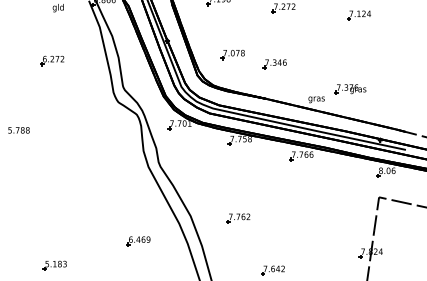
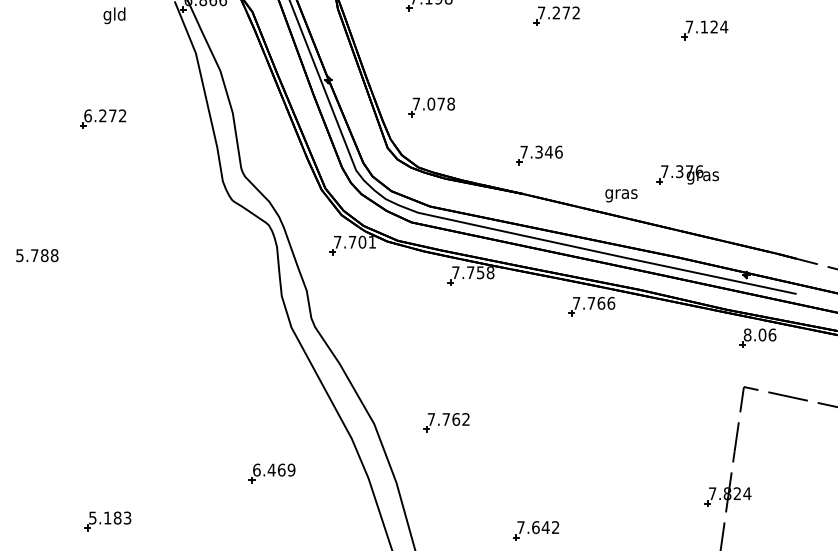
part: (232, 55) -> (430, 108), moved
part: (274, 64) -> (538, 155), moved
part: (238, 218) -> (446, 422), moved

